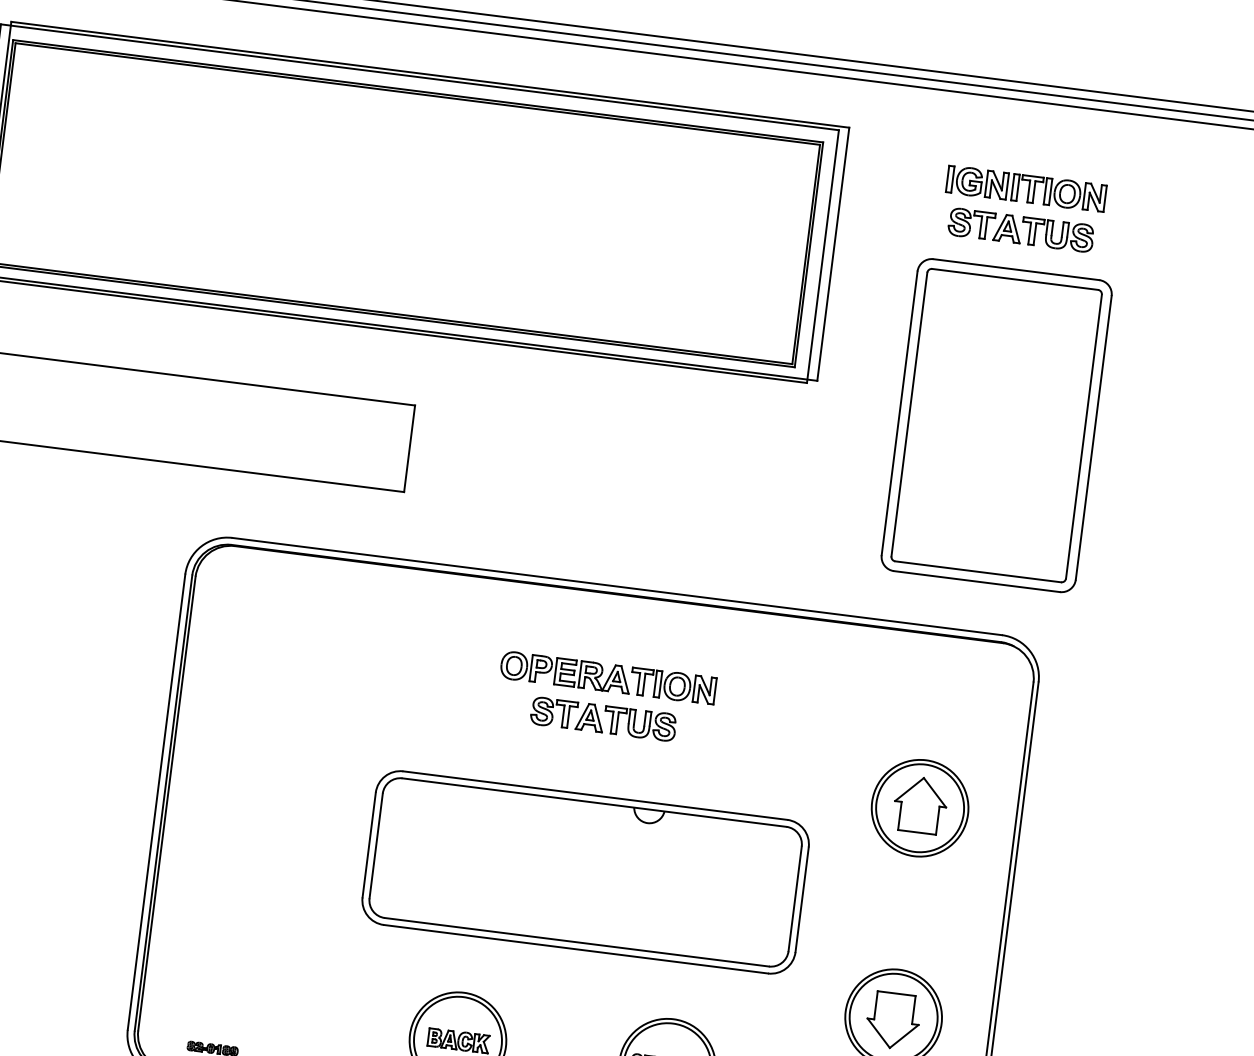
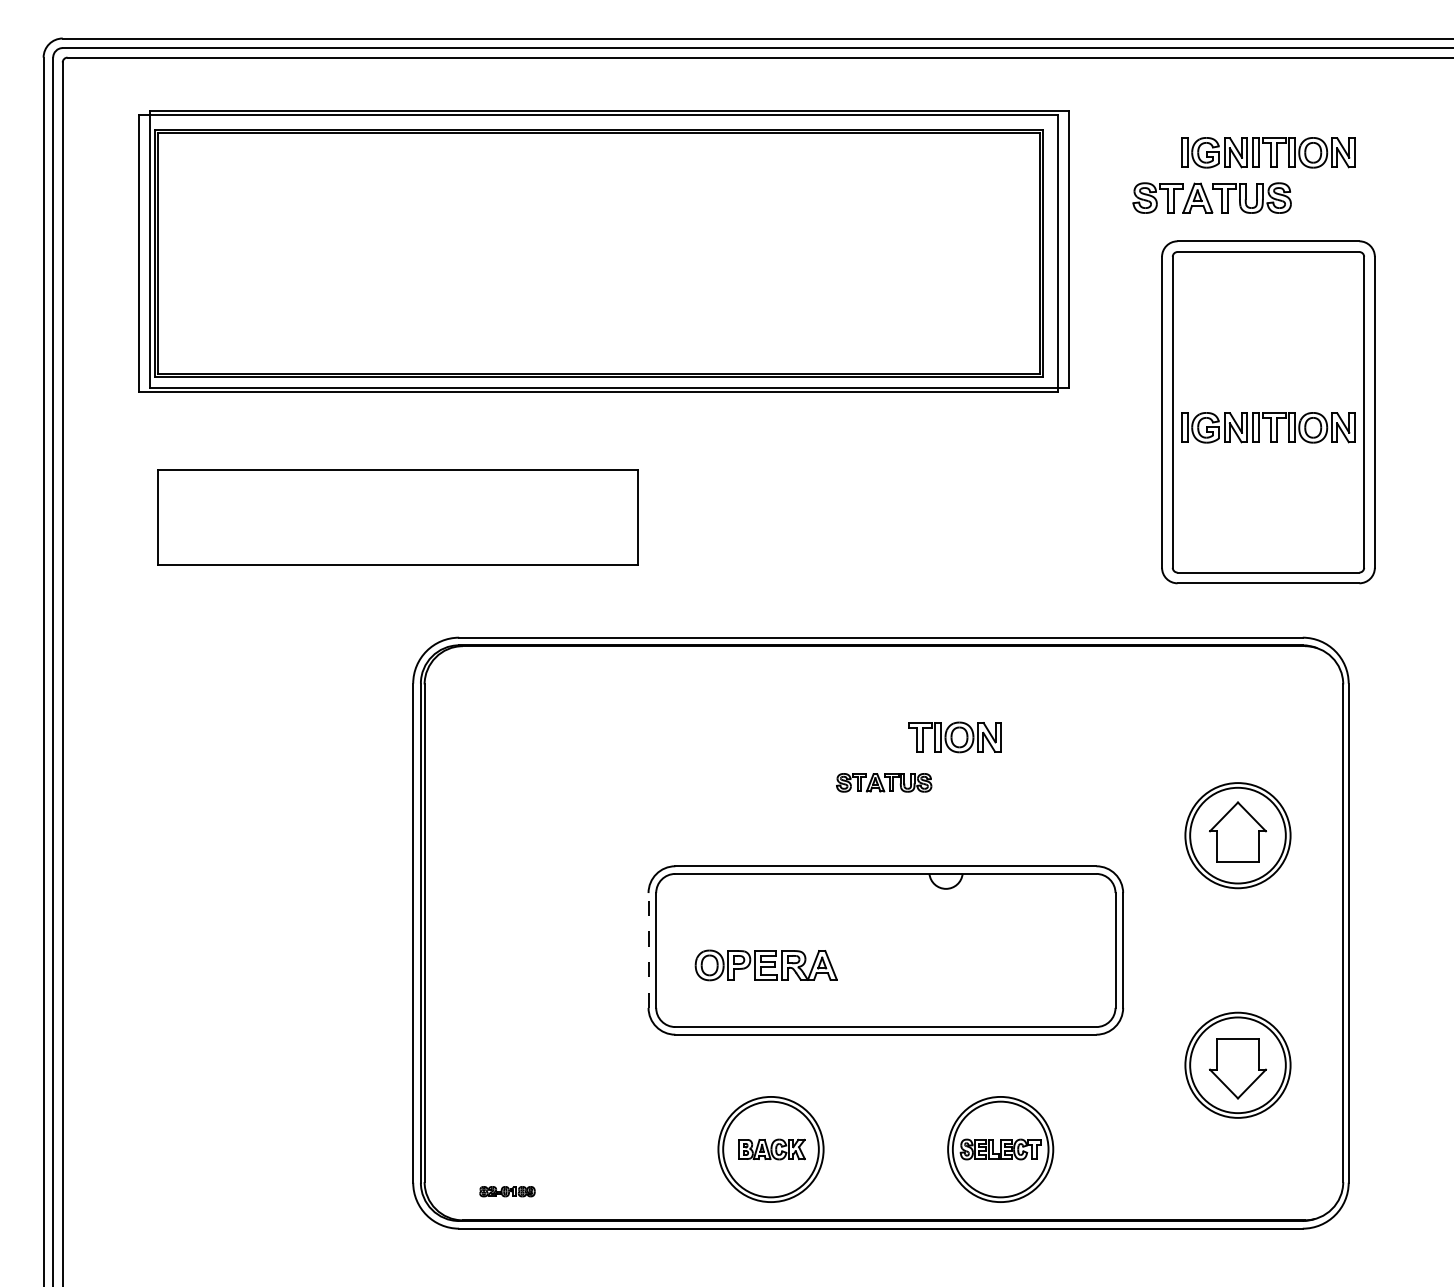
part: (1020, 229) -> (1211, 197), moved
part: (994, 439) -> (1268, 427), added
part: (565, 672) -> (765, 965), moved
part: (602, 718) -> (883, 782), size x0.6
line: (369, 844) -> (648, 949), solid -> dashed

